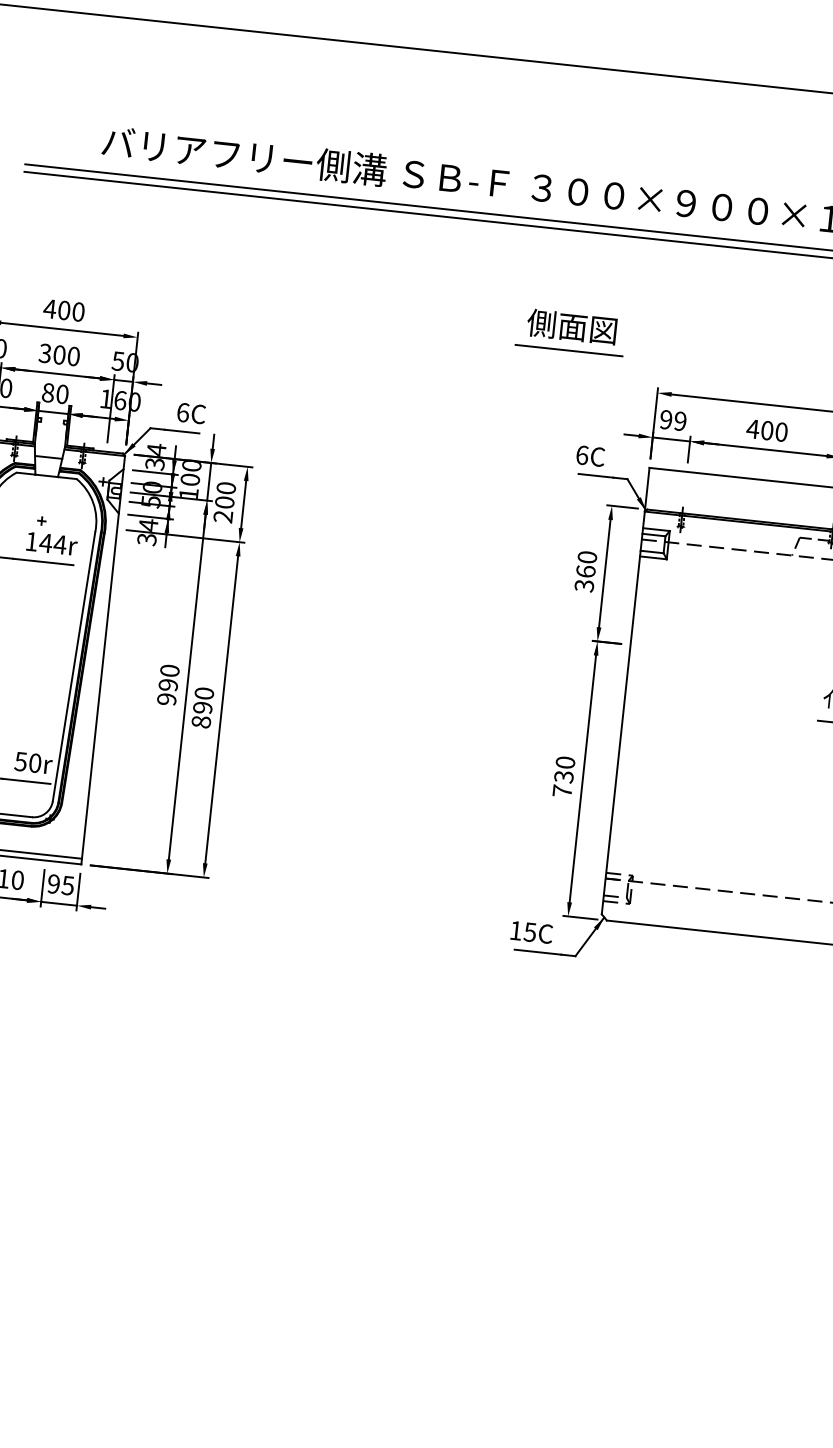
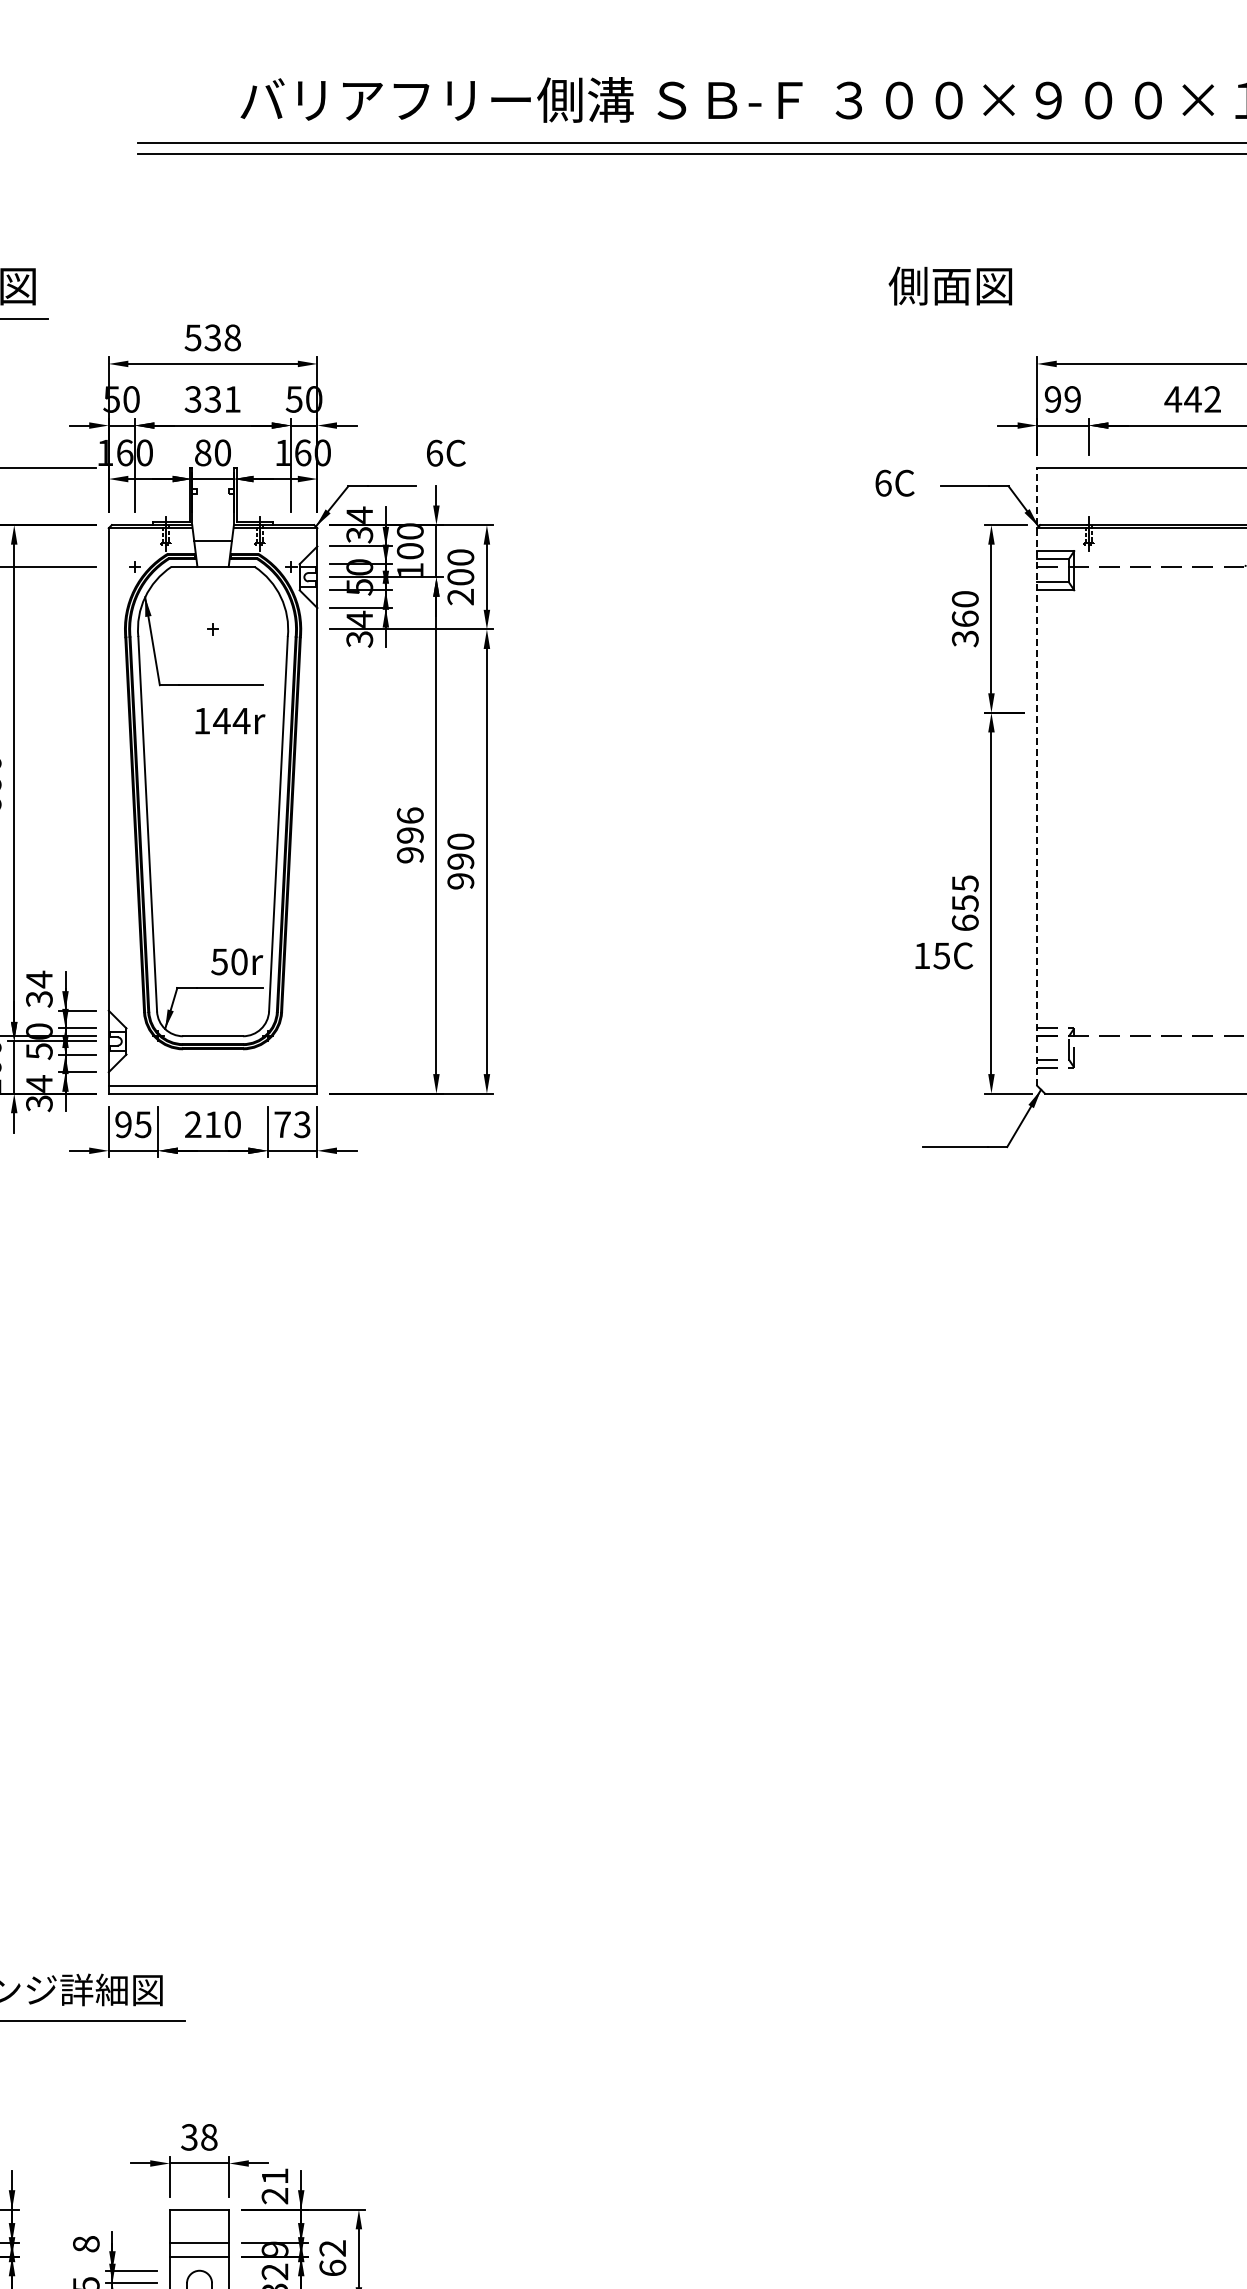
text: (63, 310) -> (212, 337), 400 -> 538
text: (572, 326) -> (950, 285), moved
line: (568, 350) -> (909, 318), removed
text: (66, 355) -> (222, 399), 300 -> 331
text: (191, 412) -> (446, 452), moved
text: (774, 431) -> (1202, 399), 400 -> 442
text: (590, 455) -> (894, 482), moved
text: (52, 544) -> (230, 721), moved
text: (169, 670) -> (409, 815), 990 -> 996
line: (625, 690) -> (1037, 776), solid -> dashed
text: (201, 722) -> (460, 881), 890 -> 990
text: (563, 777) -> (964, 903), 730 -> 655
text: (61, 884) -> (292, 1124), 95 -> 73
text: (532, 932) -> (944, 955), moved

